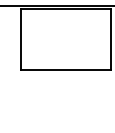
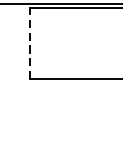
line: (20, 39) -> (29, 43), solid -> dashed

